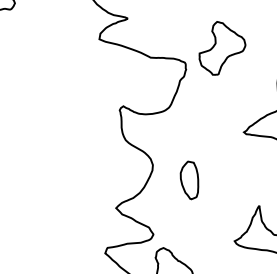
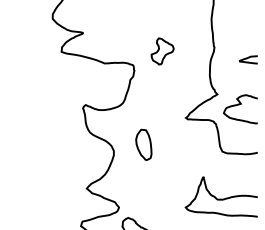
part: (222, 49) -> (162, 51), size x0.6
part: (189, 179) -> (143, 144), moved

